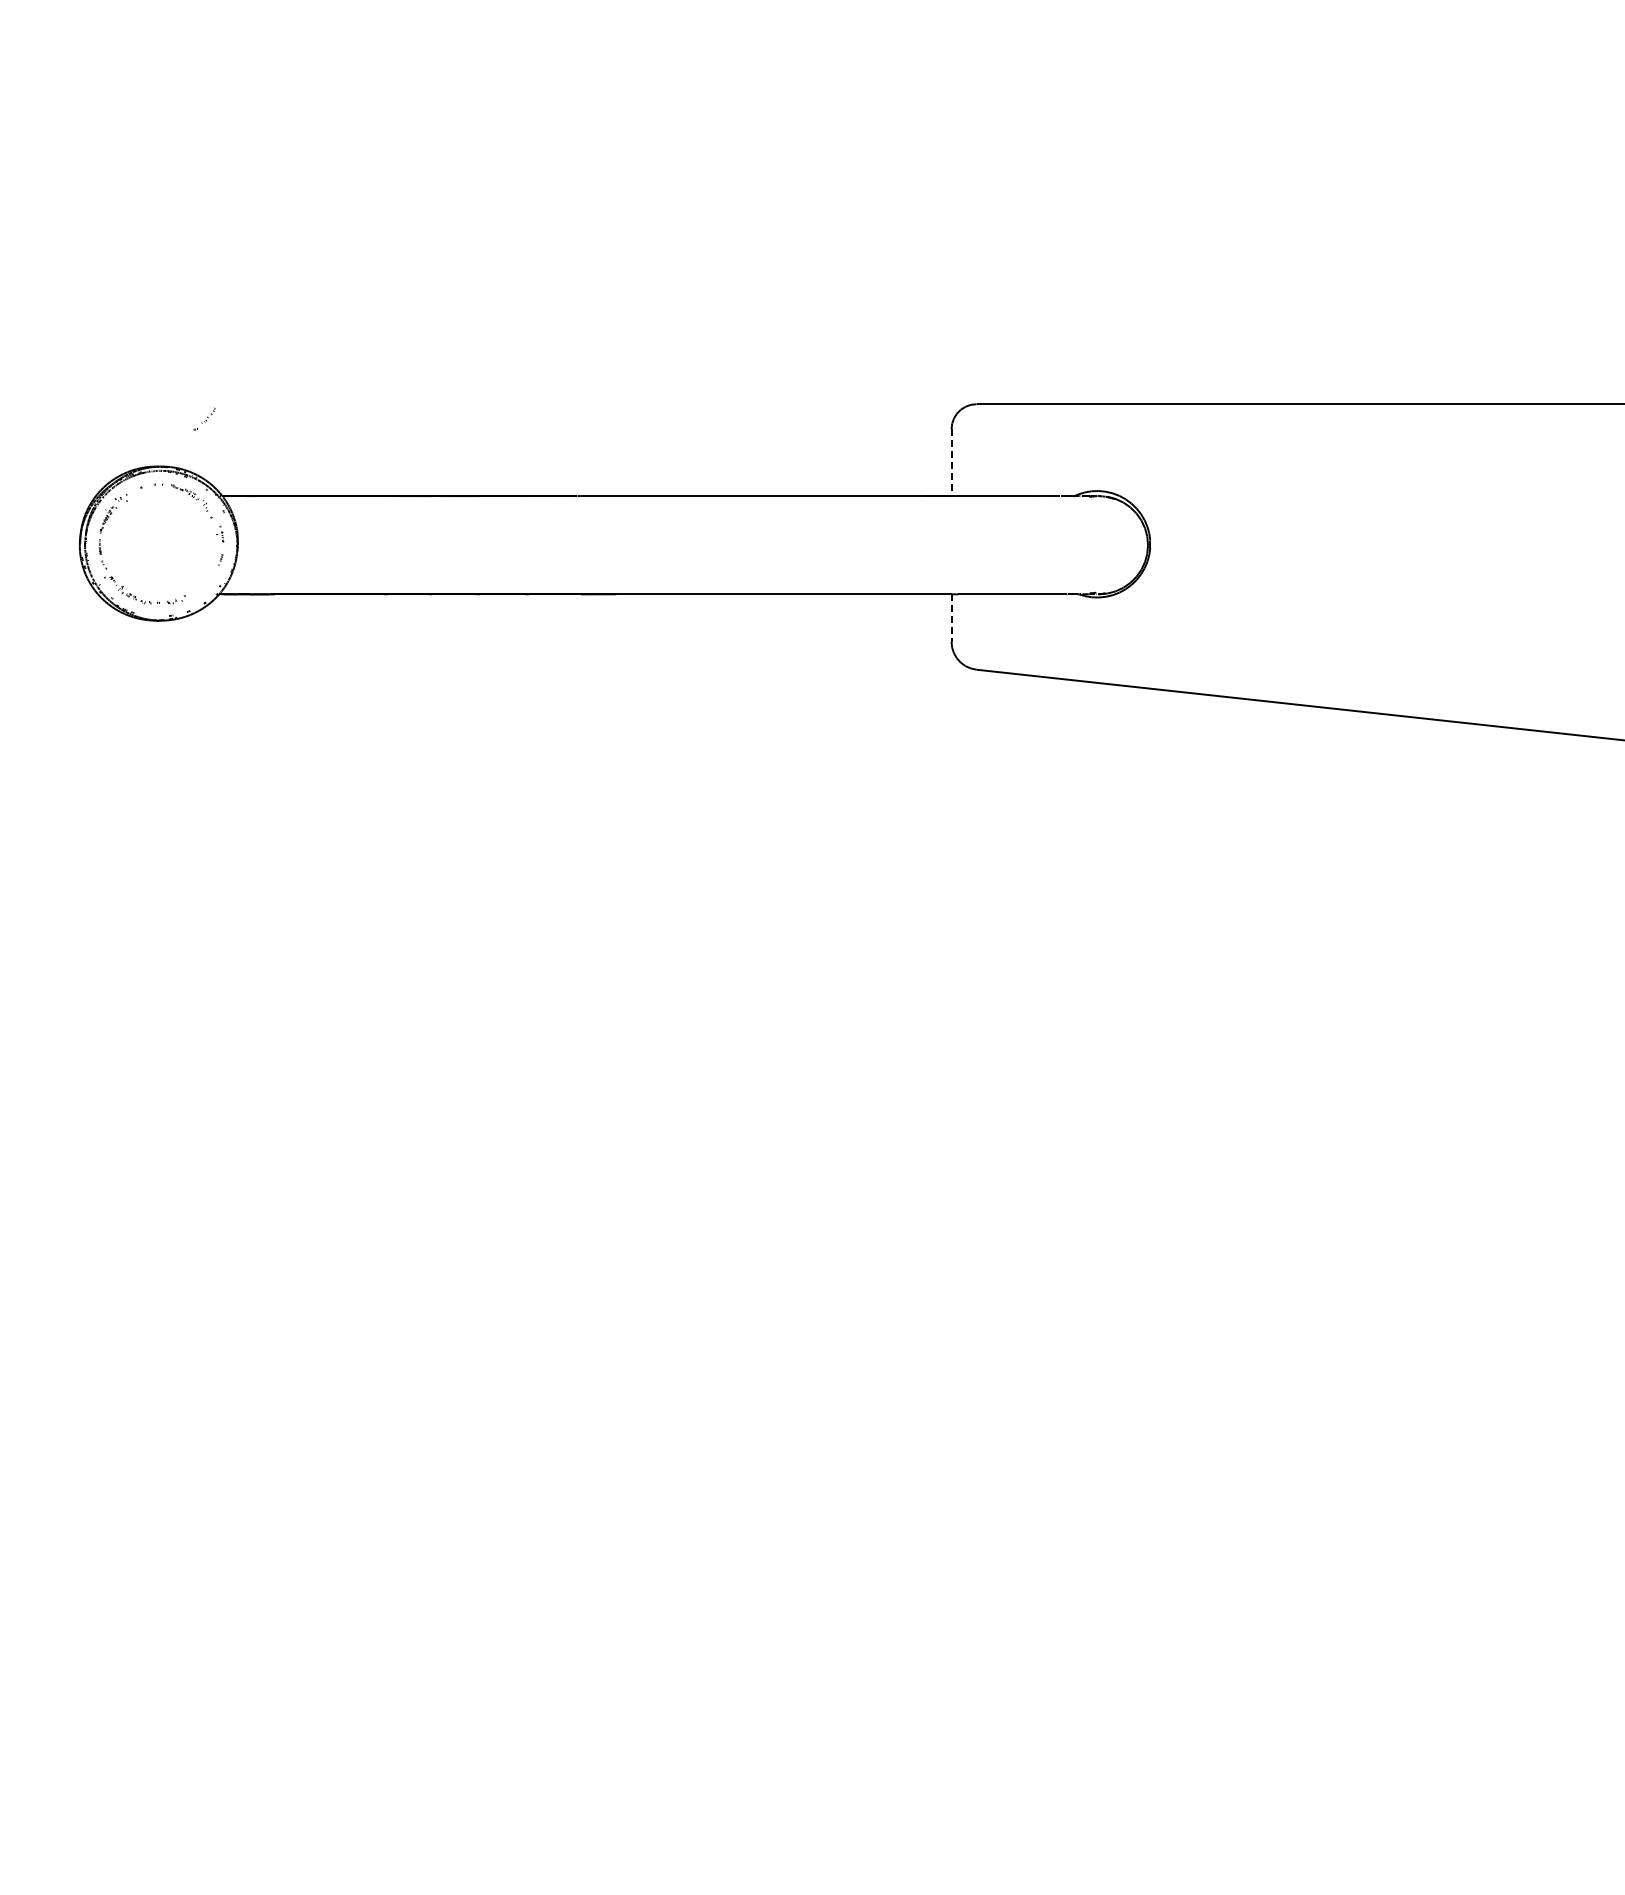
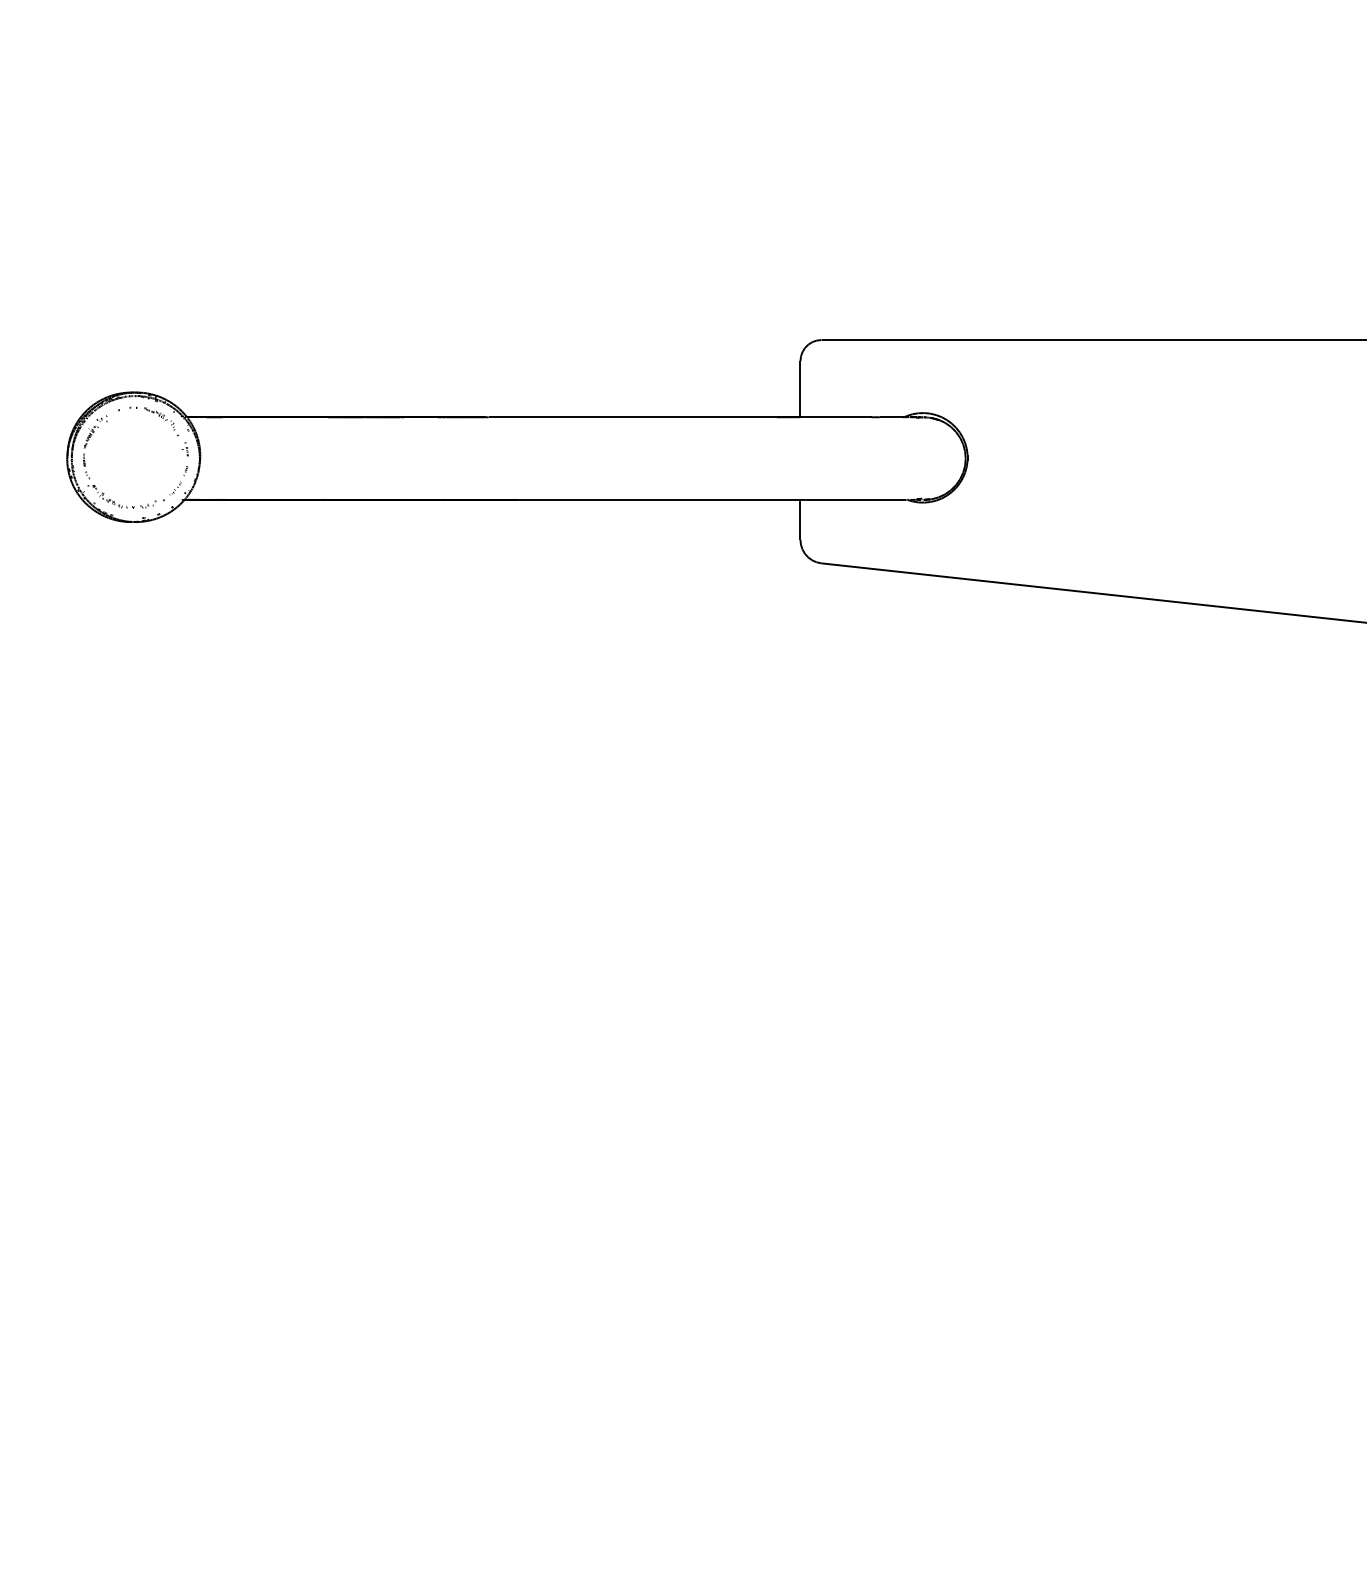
part: (204, 418) -> (172, 490), moved
line: (951, 463) -> (800, 389), dashed -> solid
line: (951, 618) -> (800, 520), dashed -> solid

